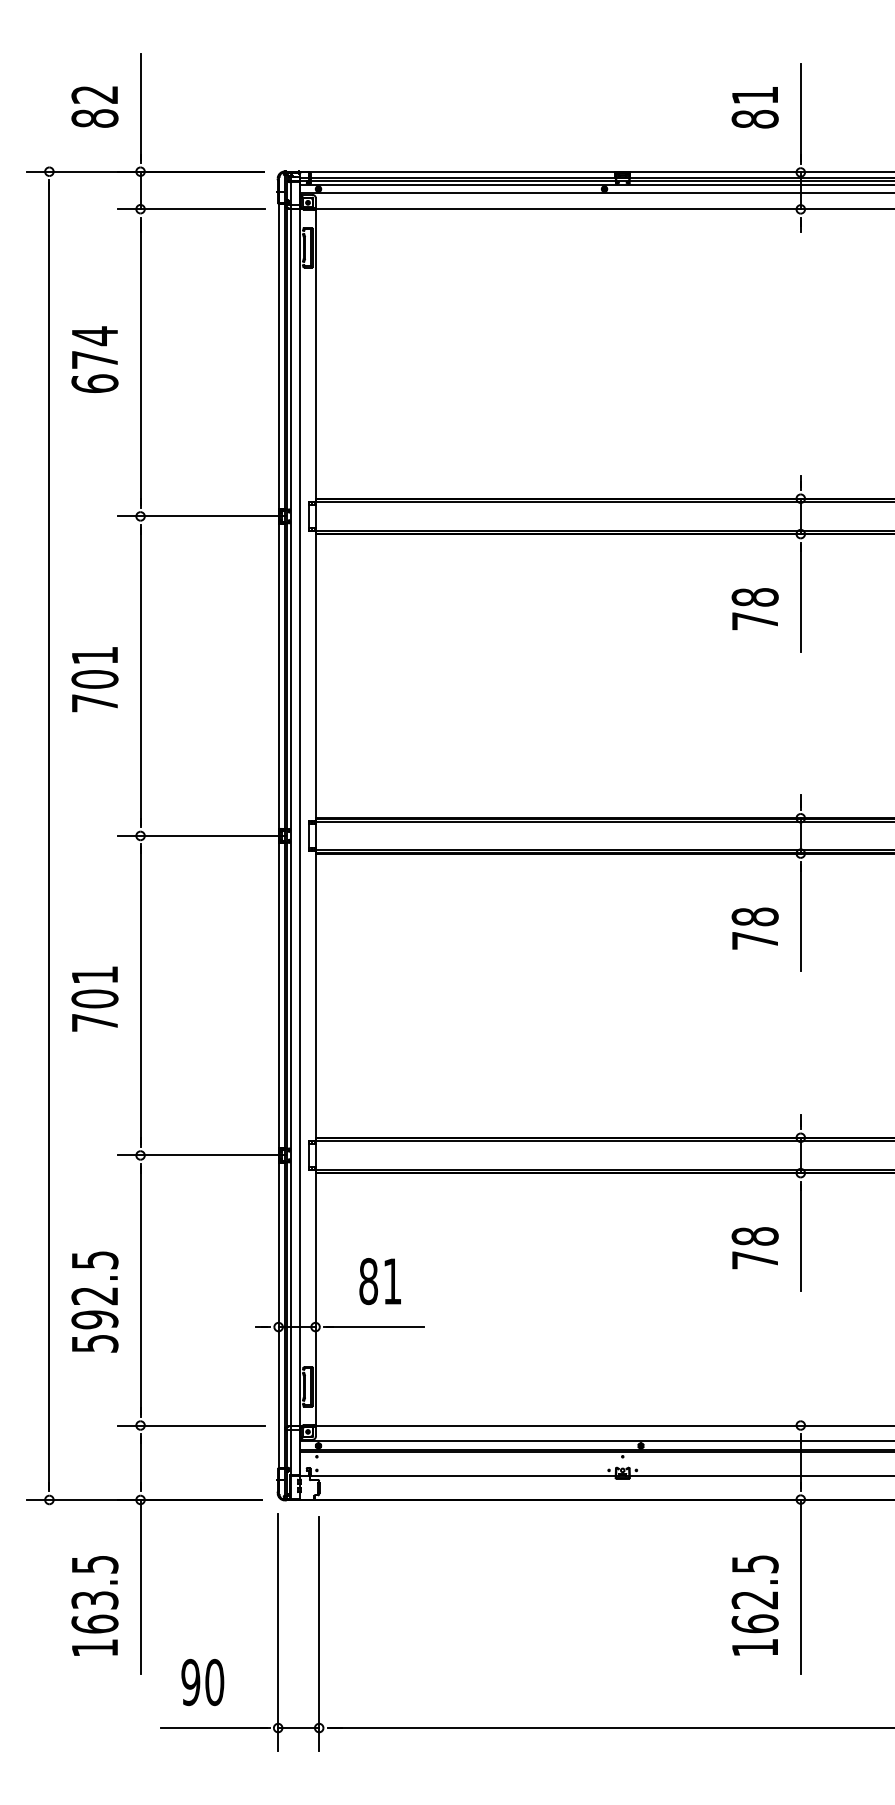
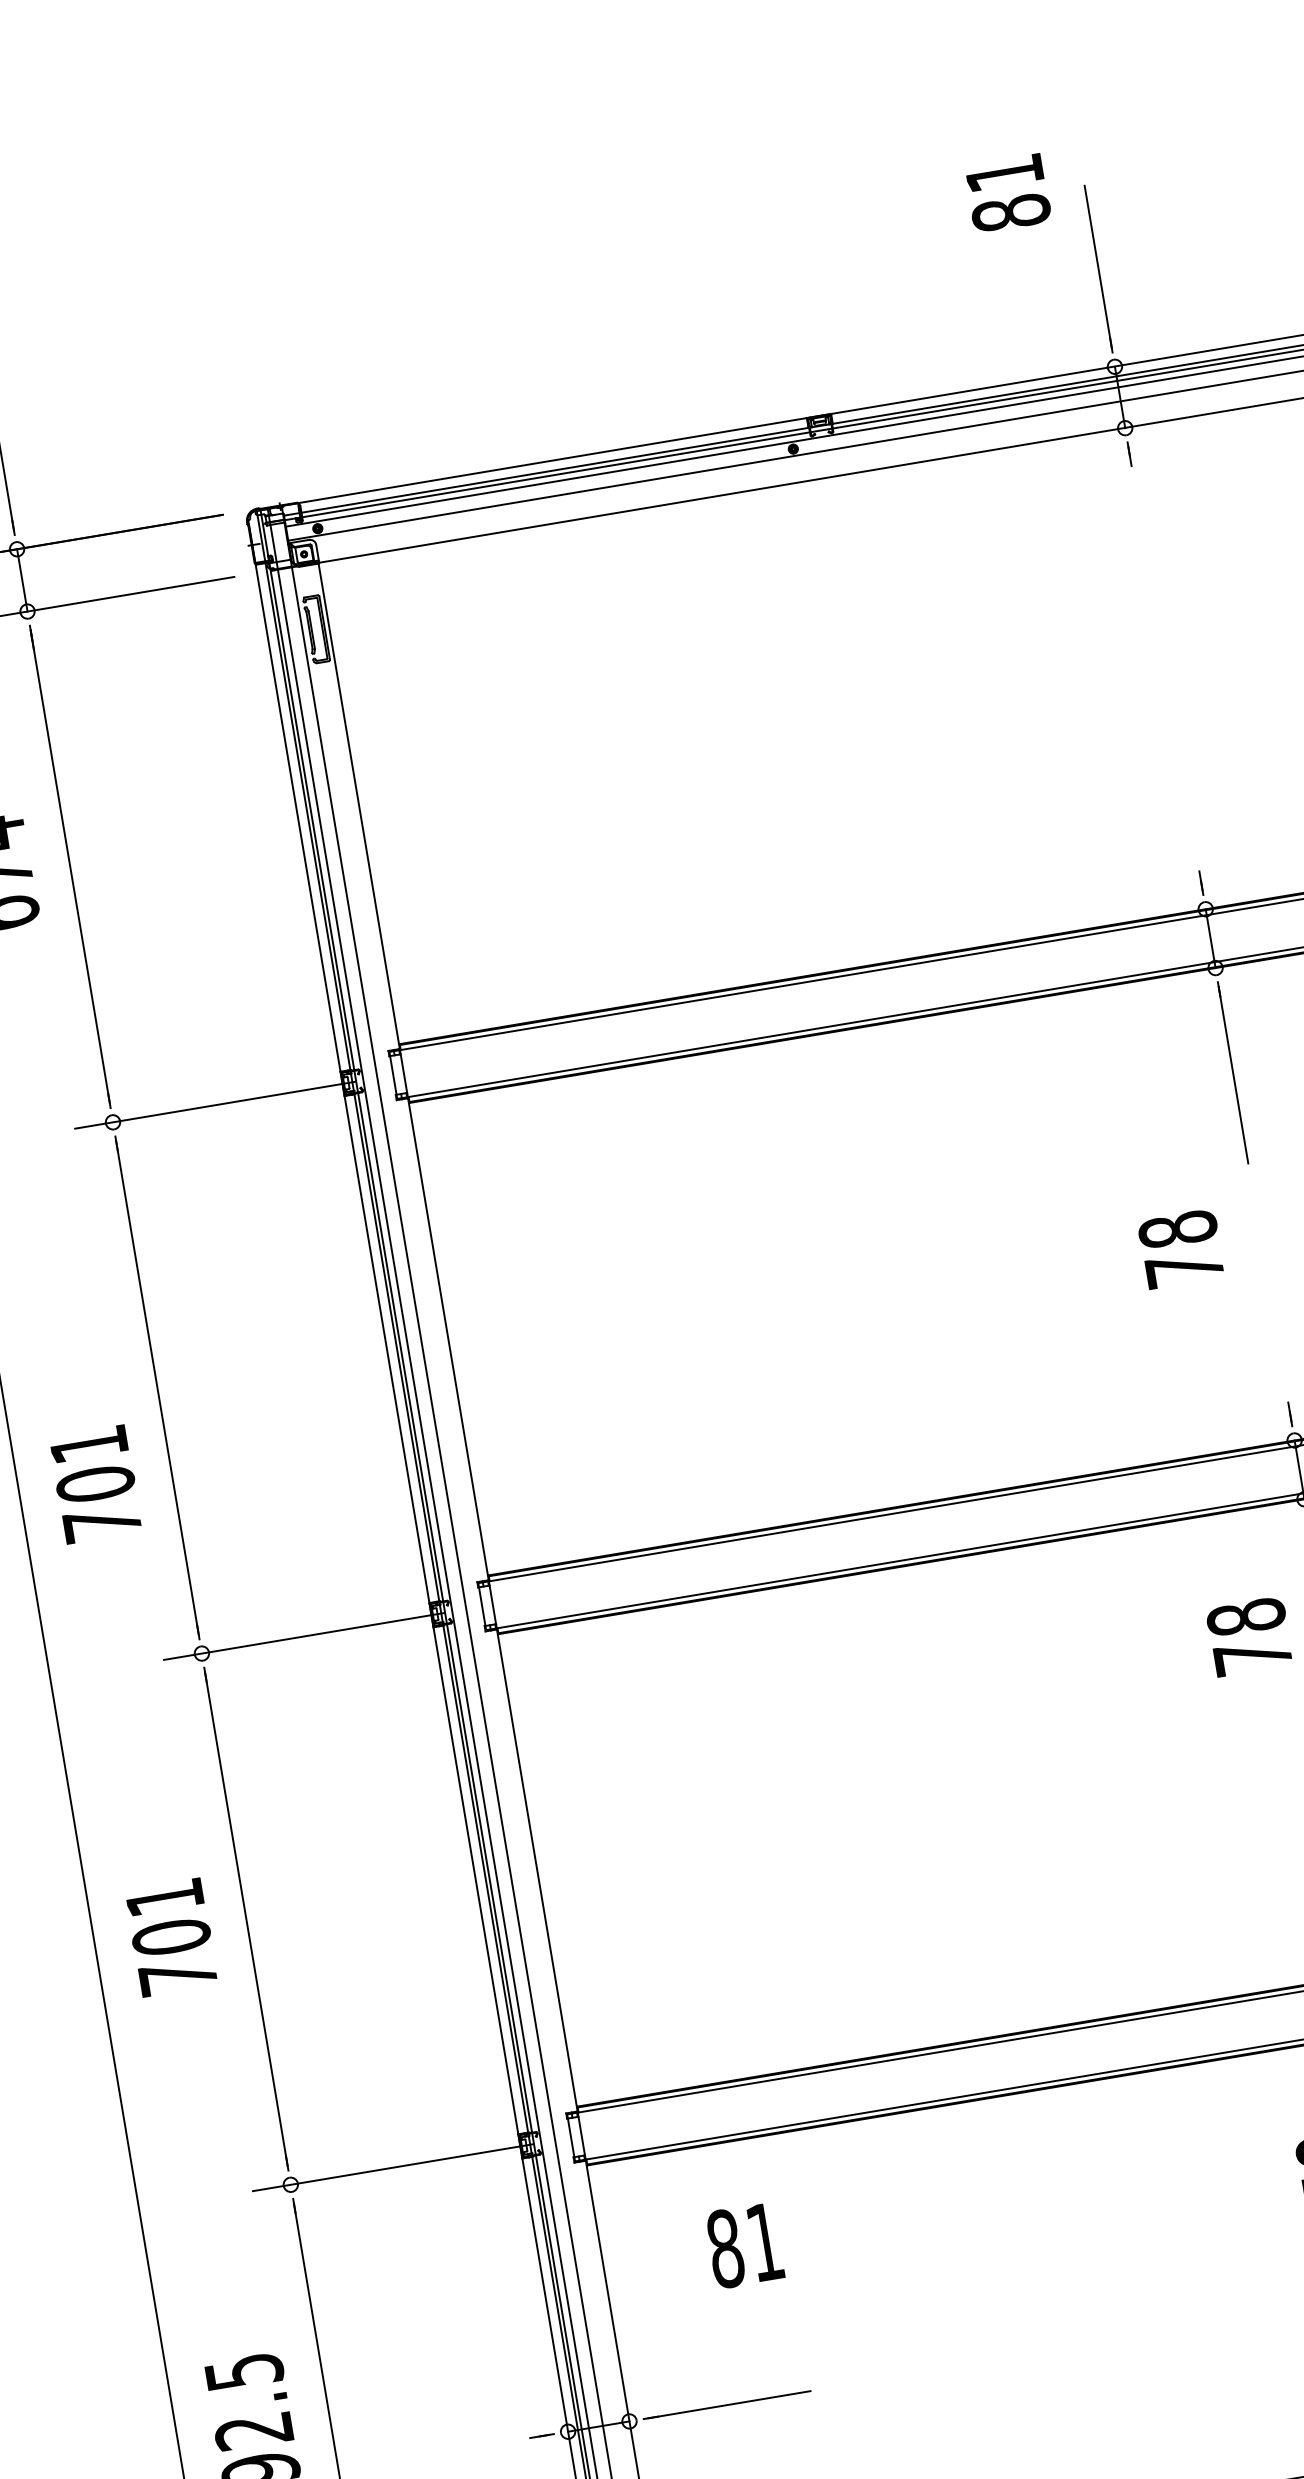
text: (754, 107) -> (1006, 193), moved
text: (754, 609) -> (1180, 1249), moved
text: (94, 679) -> (94, 1484), moved
text: (379, 1281) -> (743, 2245), moved

